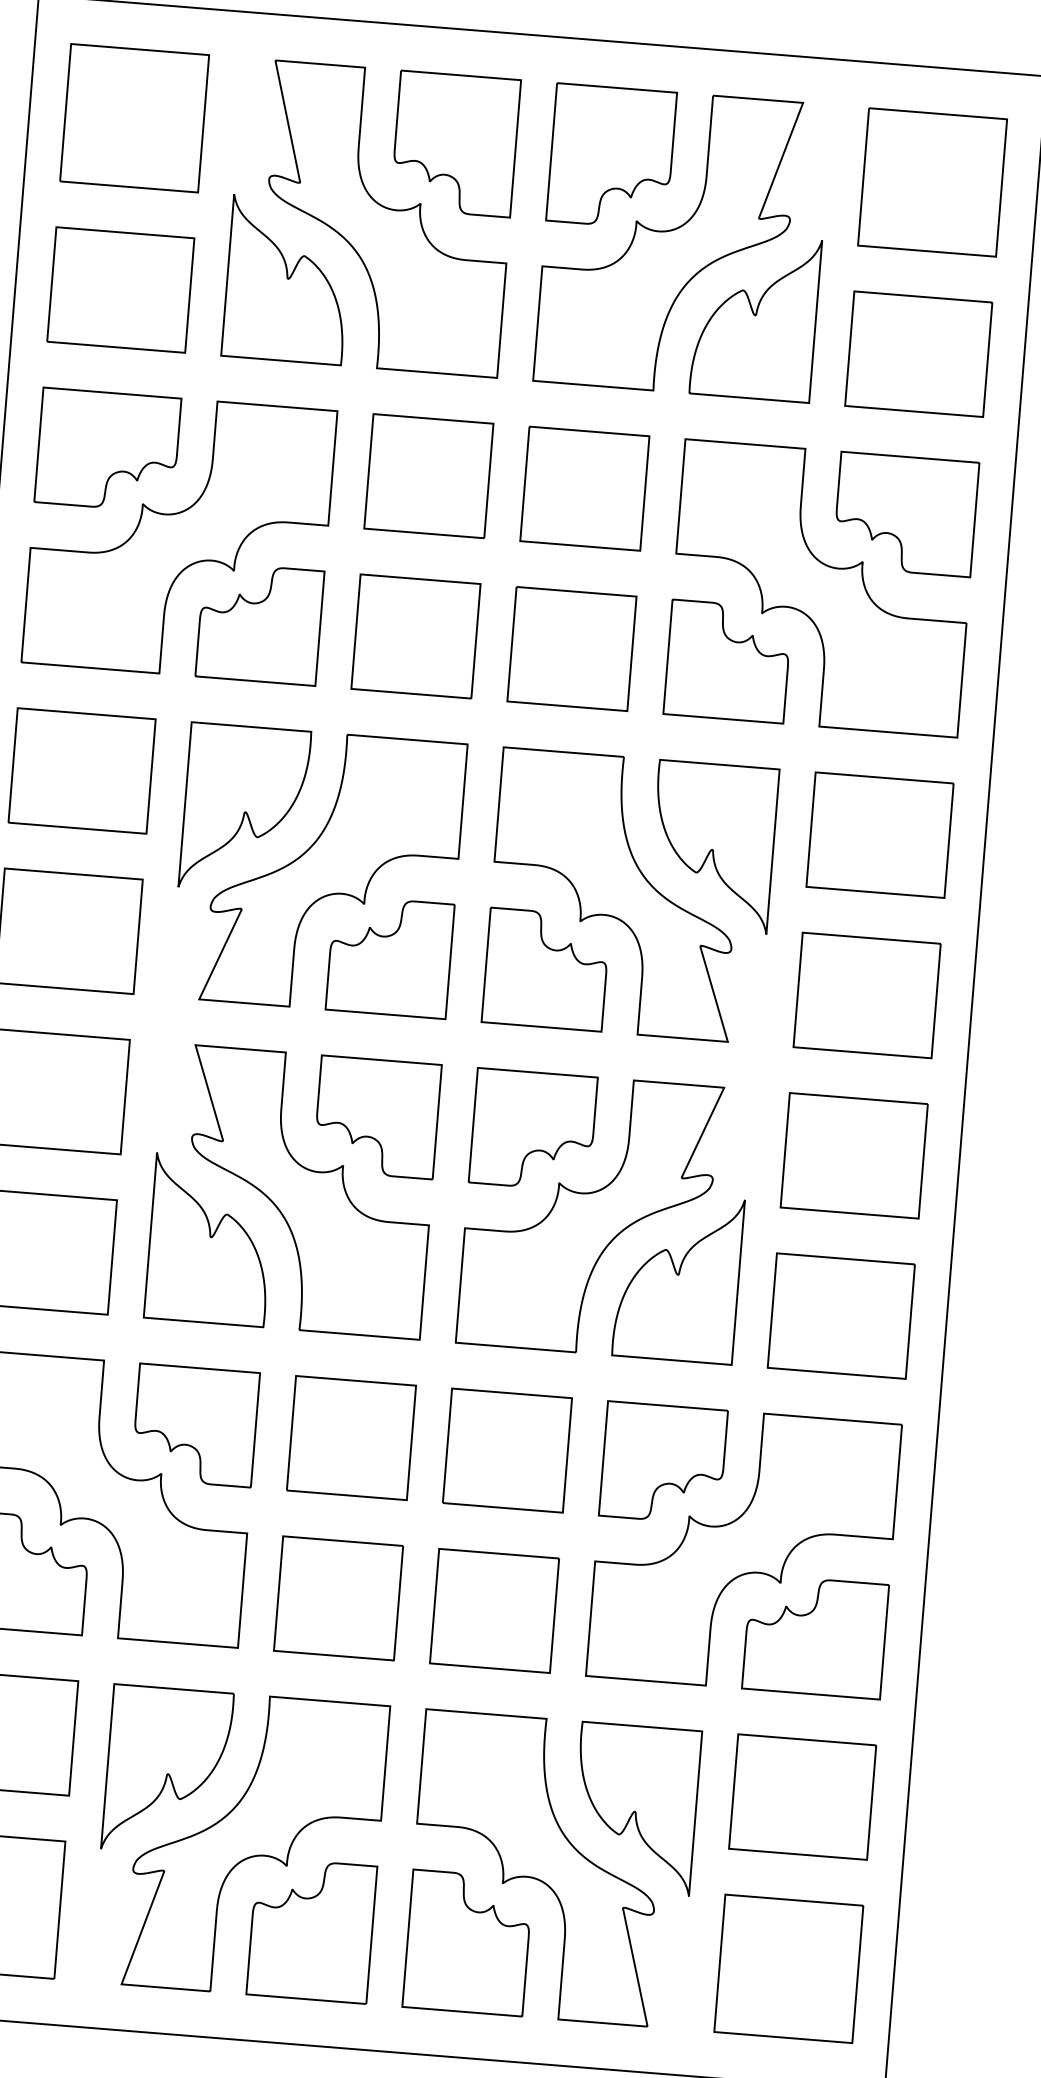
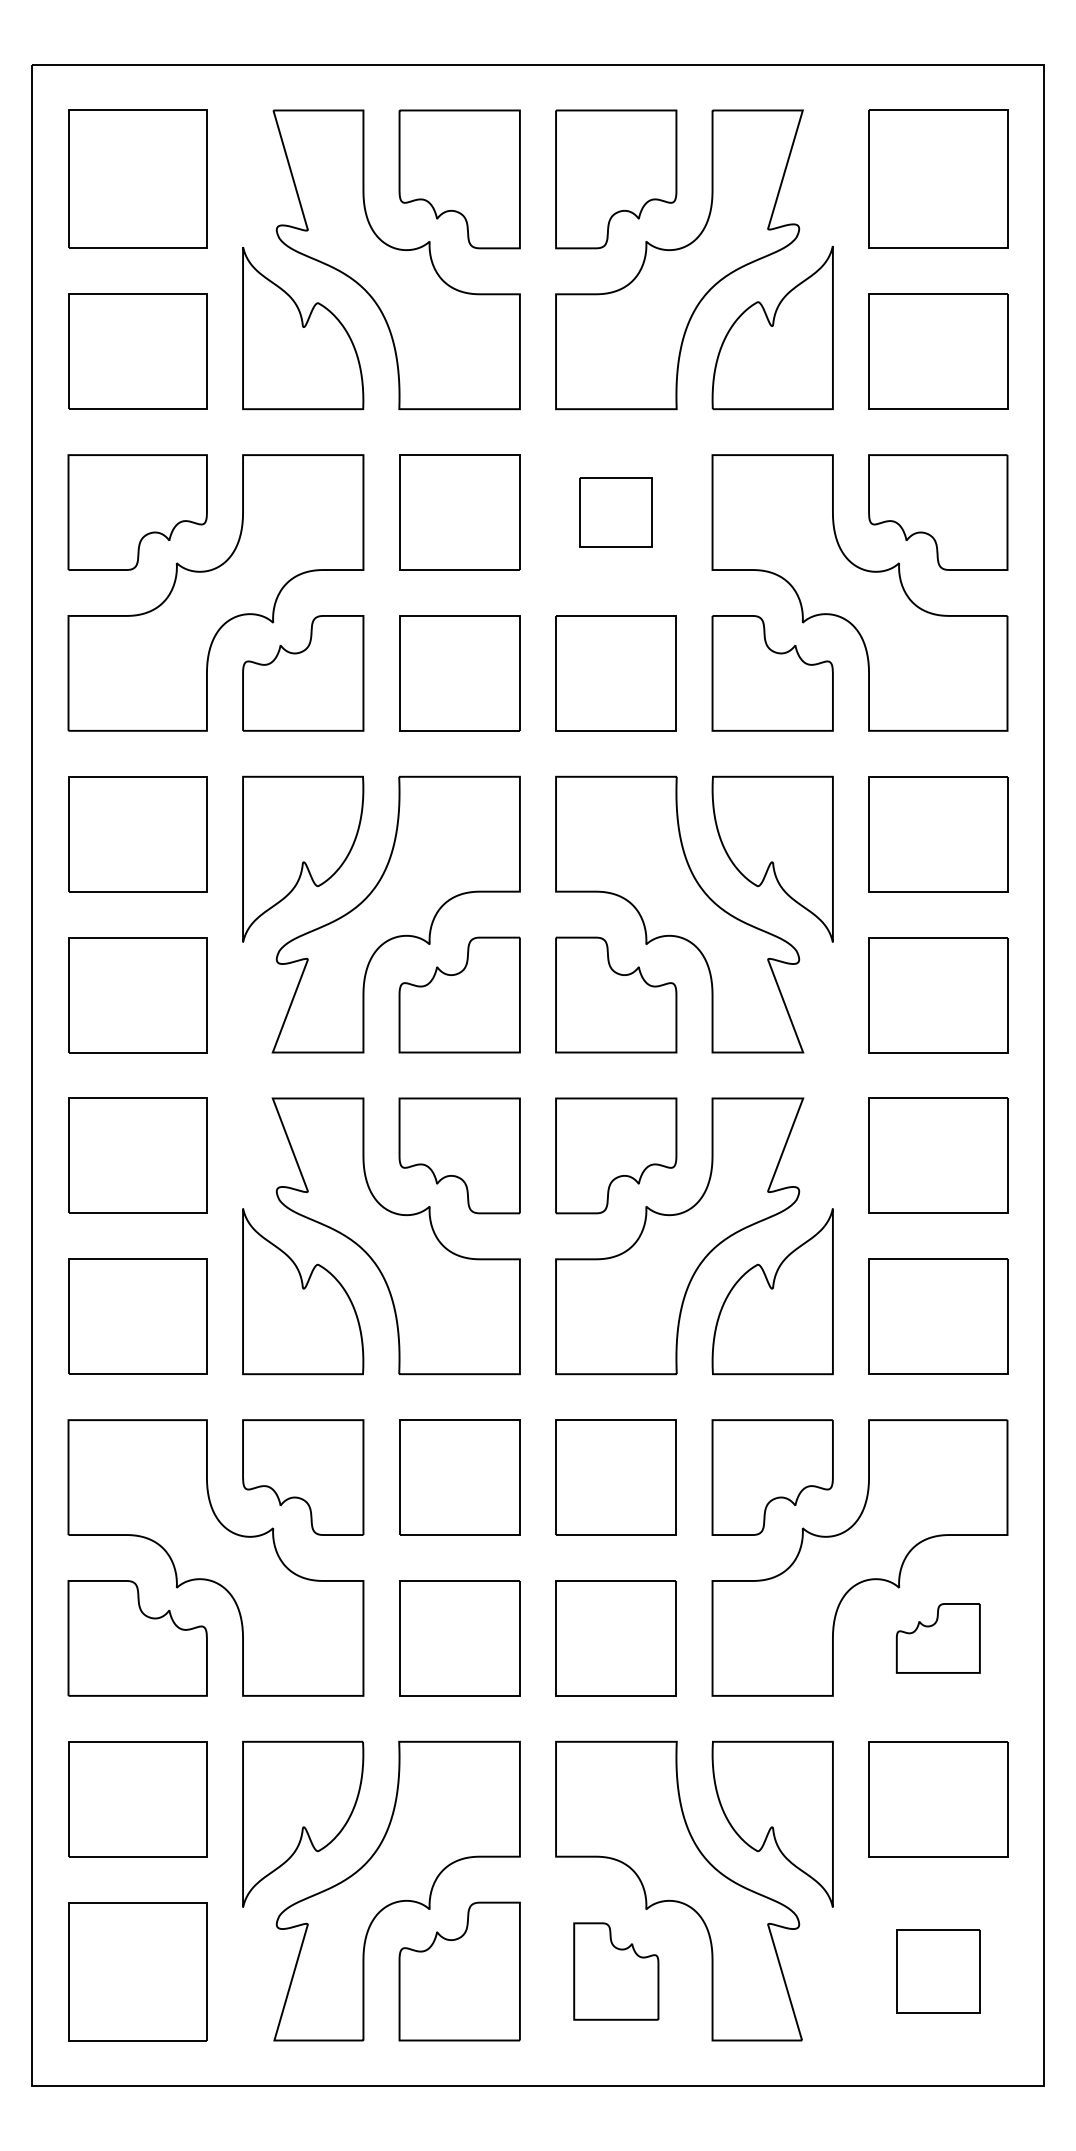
part: (584, 488) -> (615, 512), size x0.6
part: (815, 1636) -> (938, 1638), size x0.6
part: (468, 1942) -> (616, 1971), size x0.7
part: (789, 1968) -> (938, 1971), size x0.6

